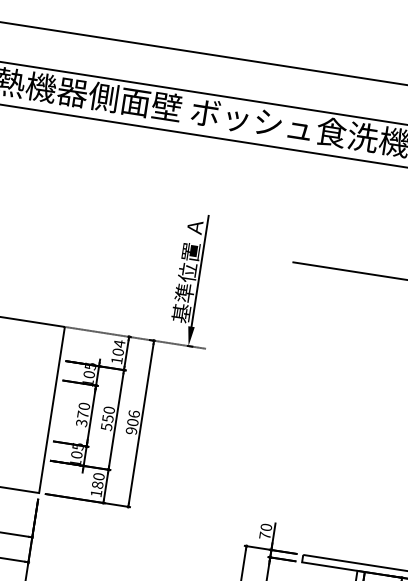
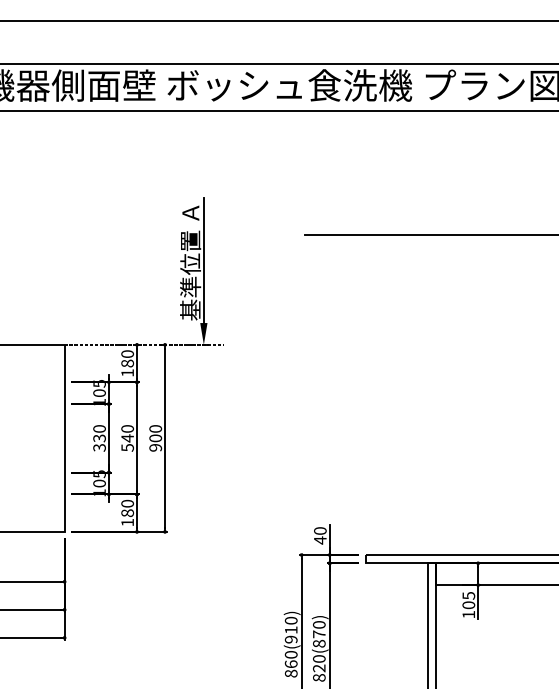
text: (118, 347) -> (127, 358), 104 -> 180
text: (134, 413) -> (155, 428), 906 -> 900
text: (82, 414) -> (99, 438), 370 -> 330
text: (107, 418) -> (127, 438), 550 -> 540
text: (265, 535) -> (320, 540), 70 -> 40

